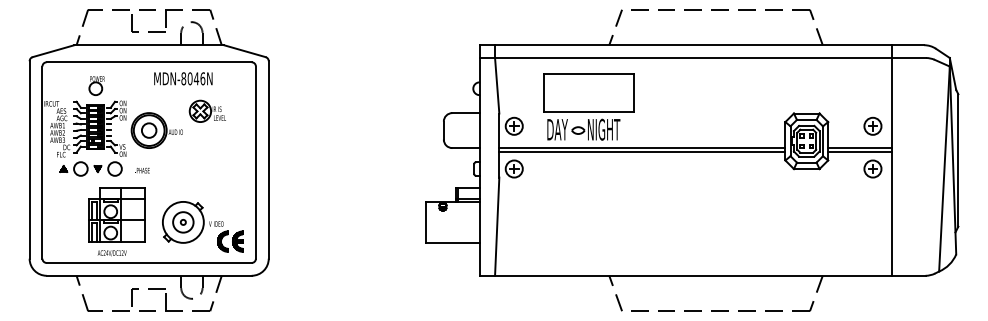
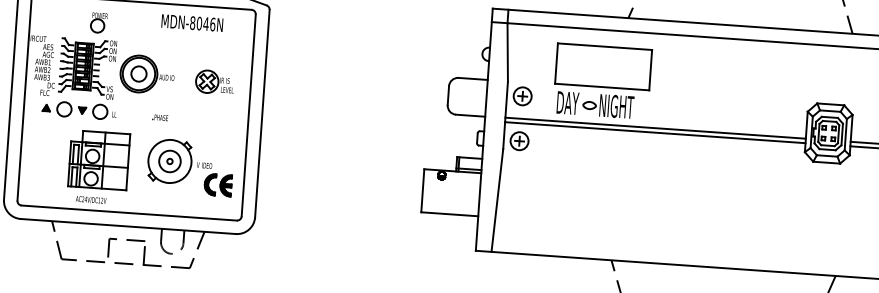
text: (183, 78) -> (192, 22), moved
part: (96, 85) -> (98, 22), moved
part: (206, 110) -> (213, 81), moved
text: (142, 170) -> (160, 117), moved
part: (202, 226) -> (189, 167), moved

